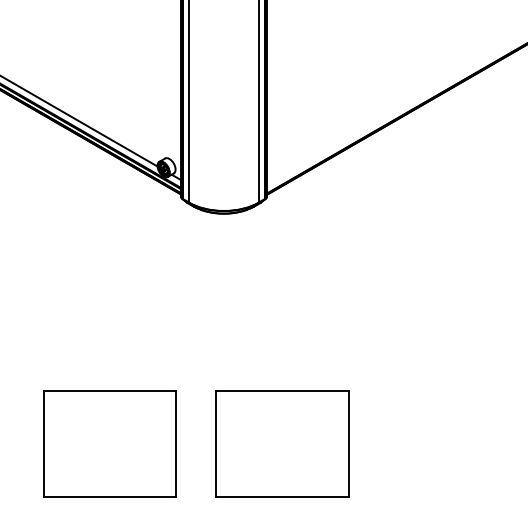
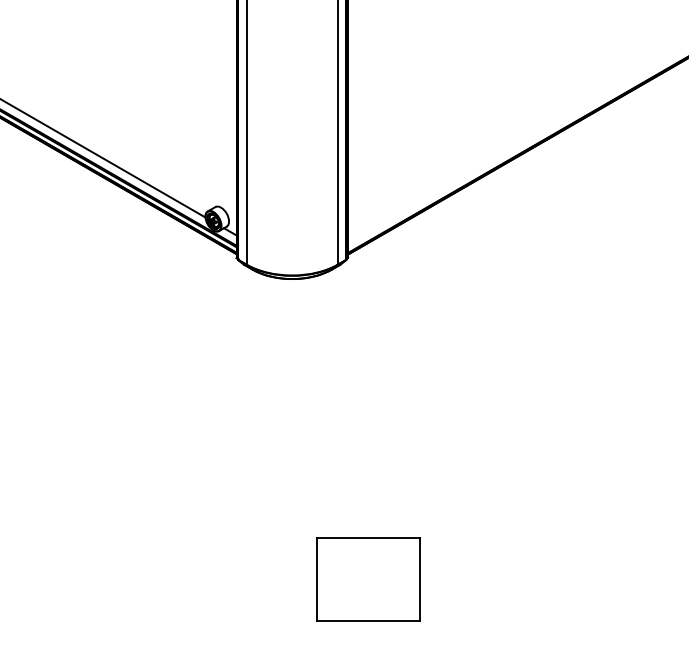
part: (110, 443) -> (143, 579), removed
part: (282, 443) -> (368, 579), size x0.6

